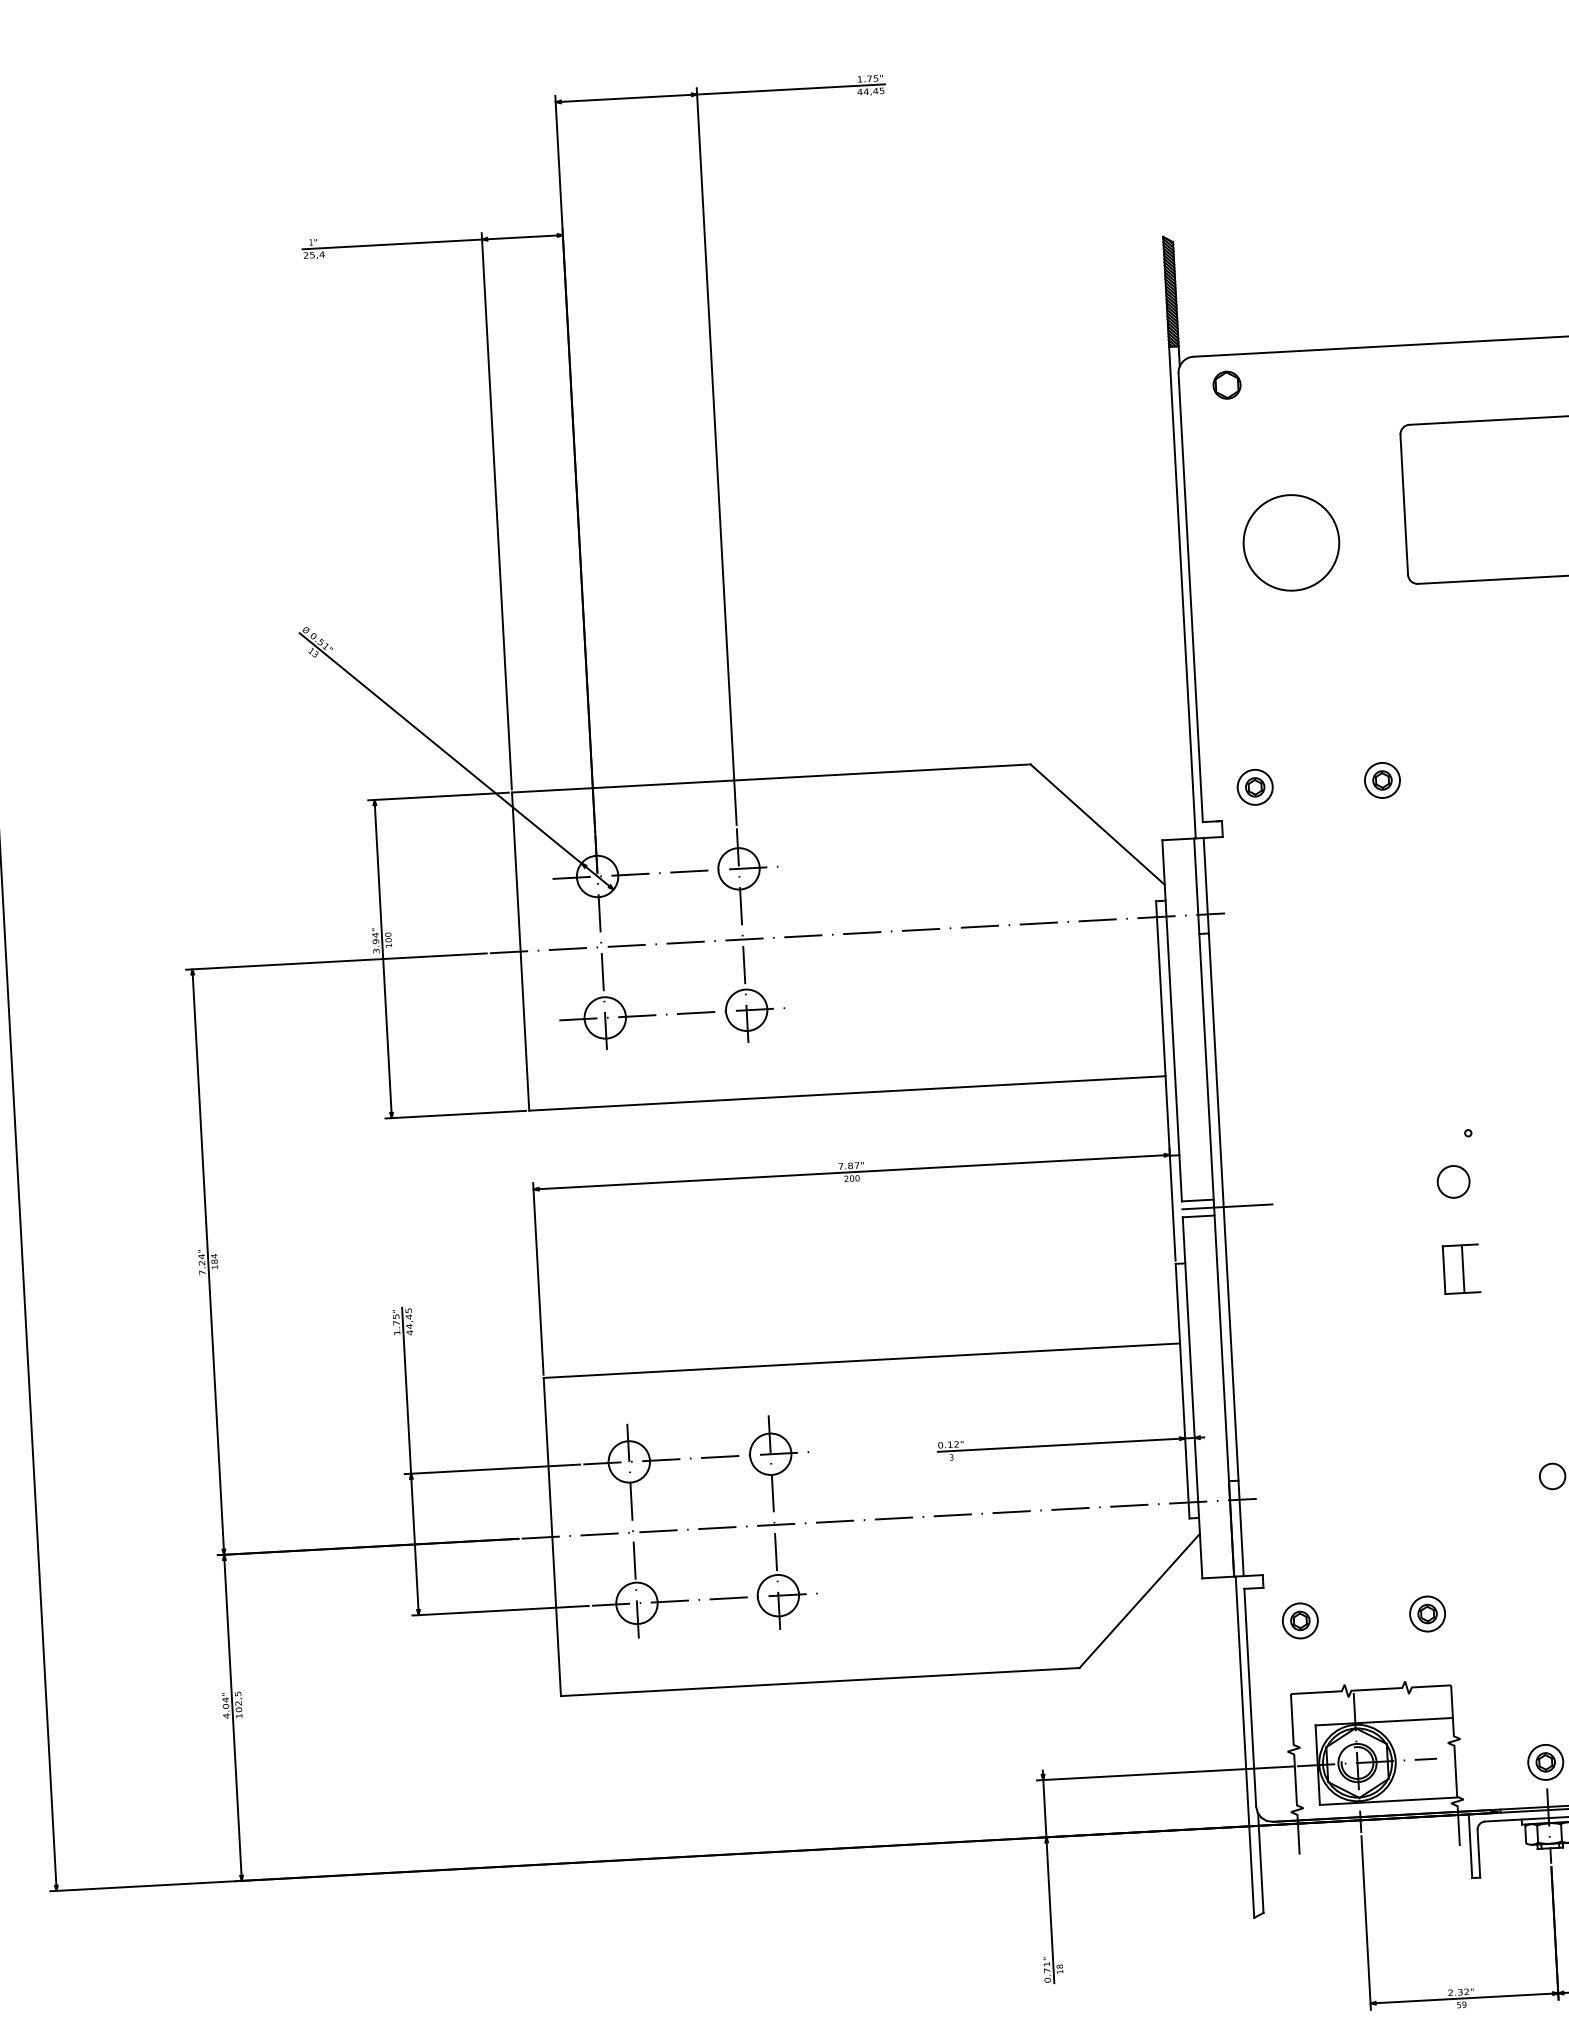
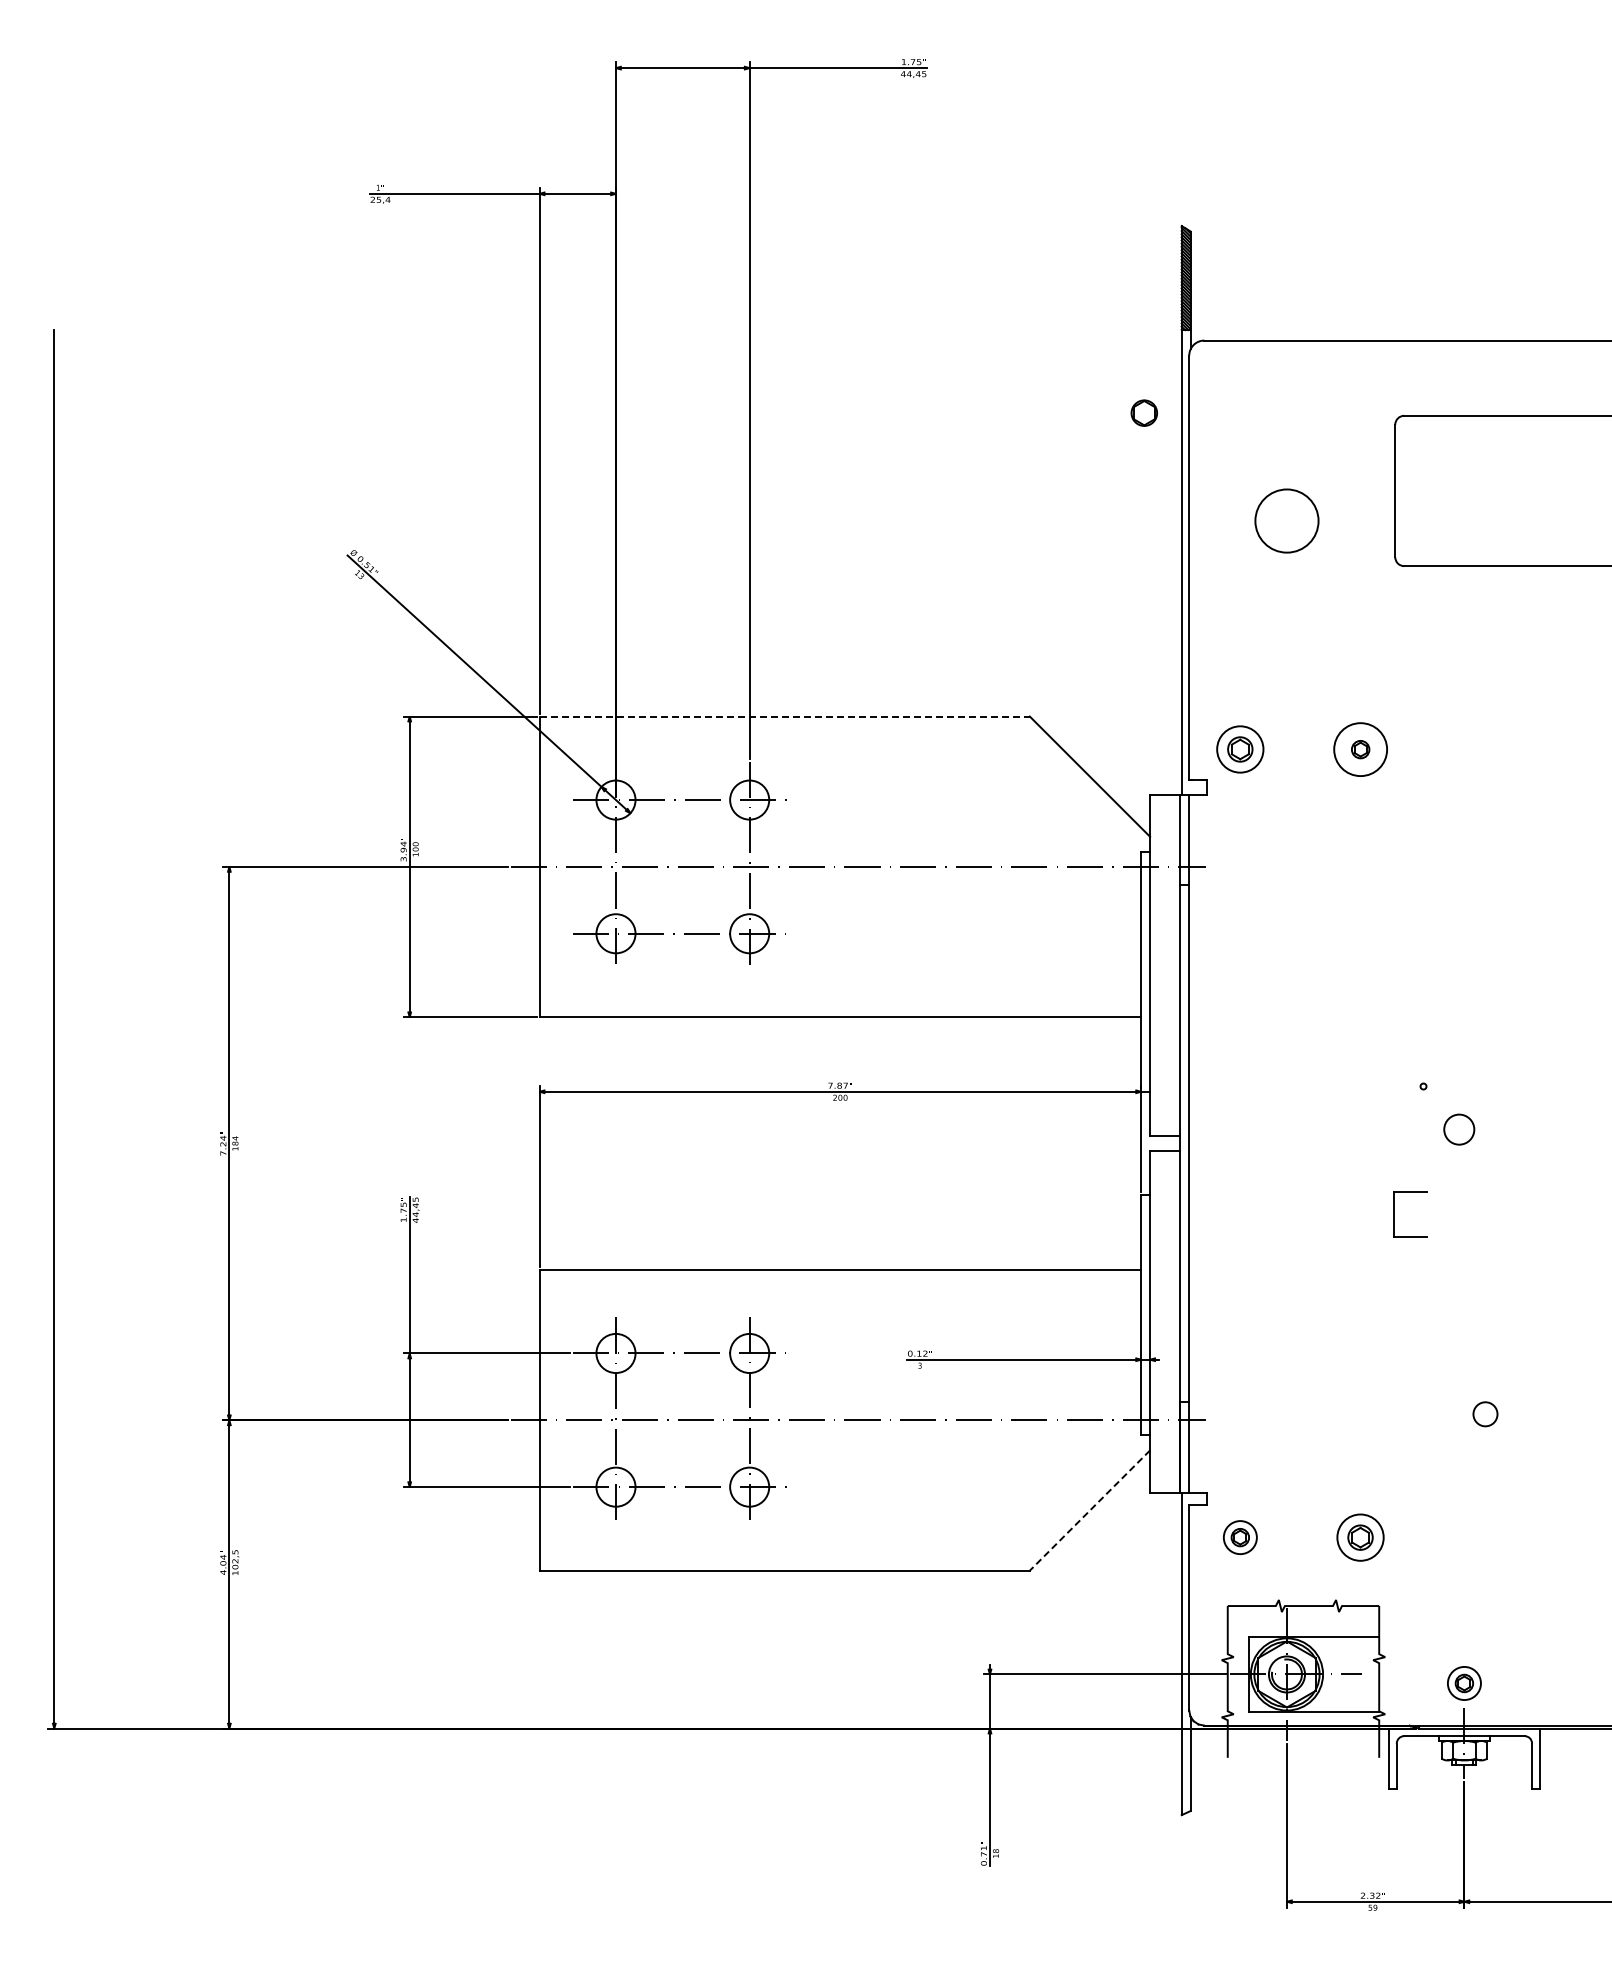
part: (1226, 384) -> (1143, 412), moved
circle: (1290, 542) -> (1286, 520), size x0.7
line: (772, 778) -> (785, 716), solid -> dashed
circle: (1382, 780) -> (1360, 749), size x1.6
part: (1255, 787) -> (1240, 749), size x1.4
circle: (1453, 1181) -> (1459, 1129), moved
line: (1227, 1206) -> (1192, 1143), removed
line: (1462, 1268) -> (1411, 1213), removed
line: (1139, 1600) -> (1089, 1510), solid -> dashed
part: (1427, 1613) -> (1360, 1537), size x1.4

